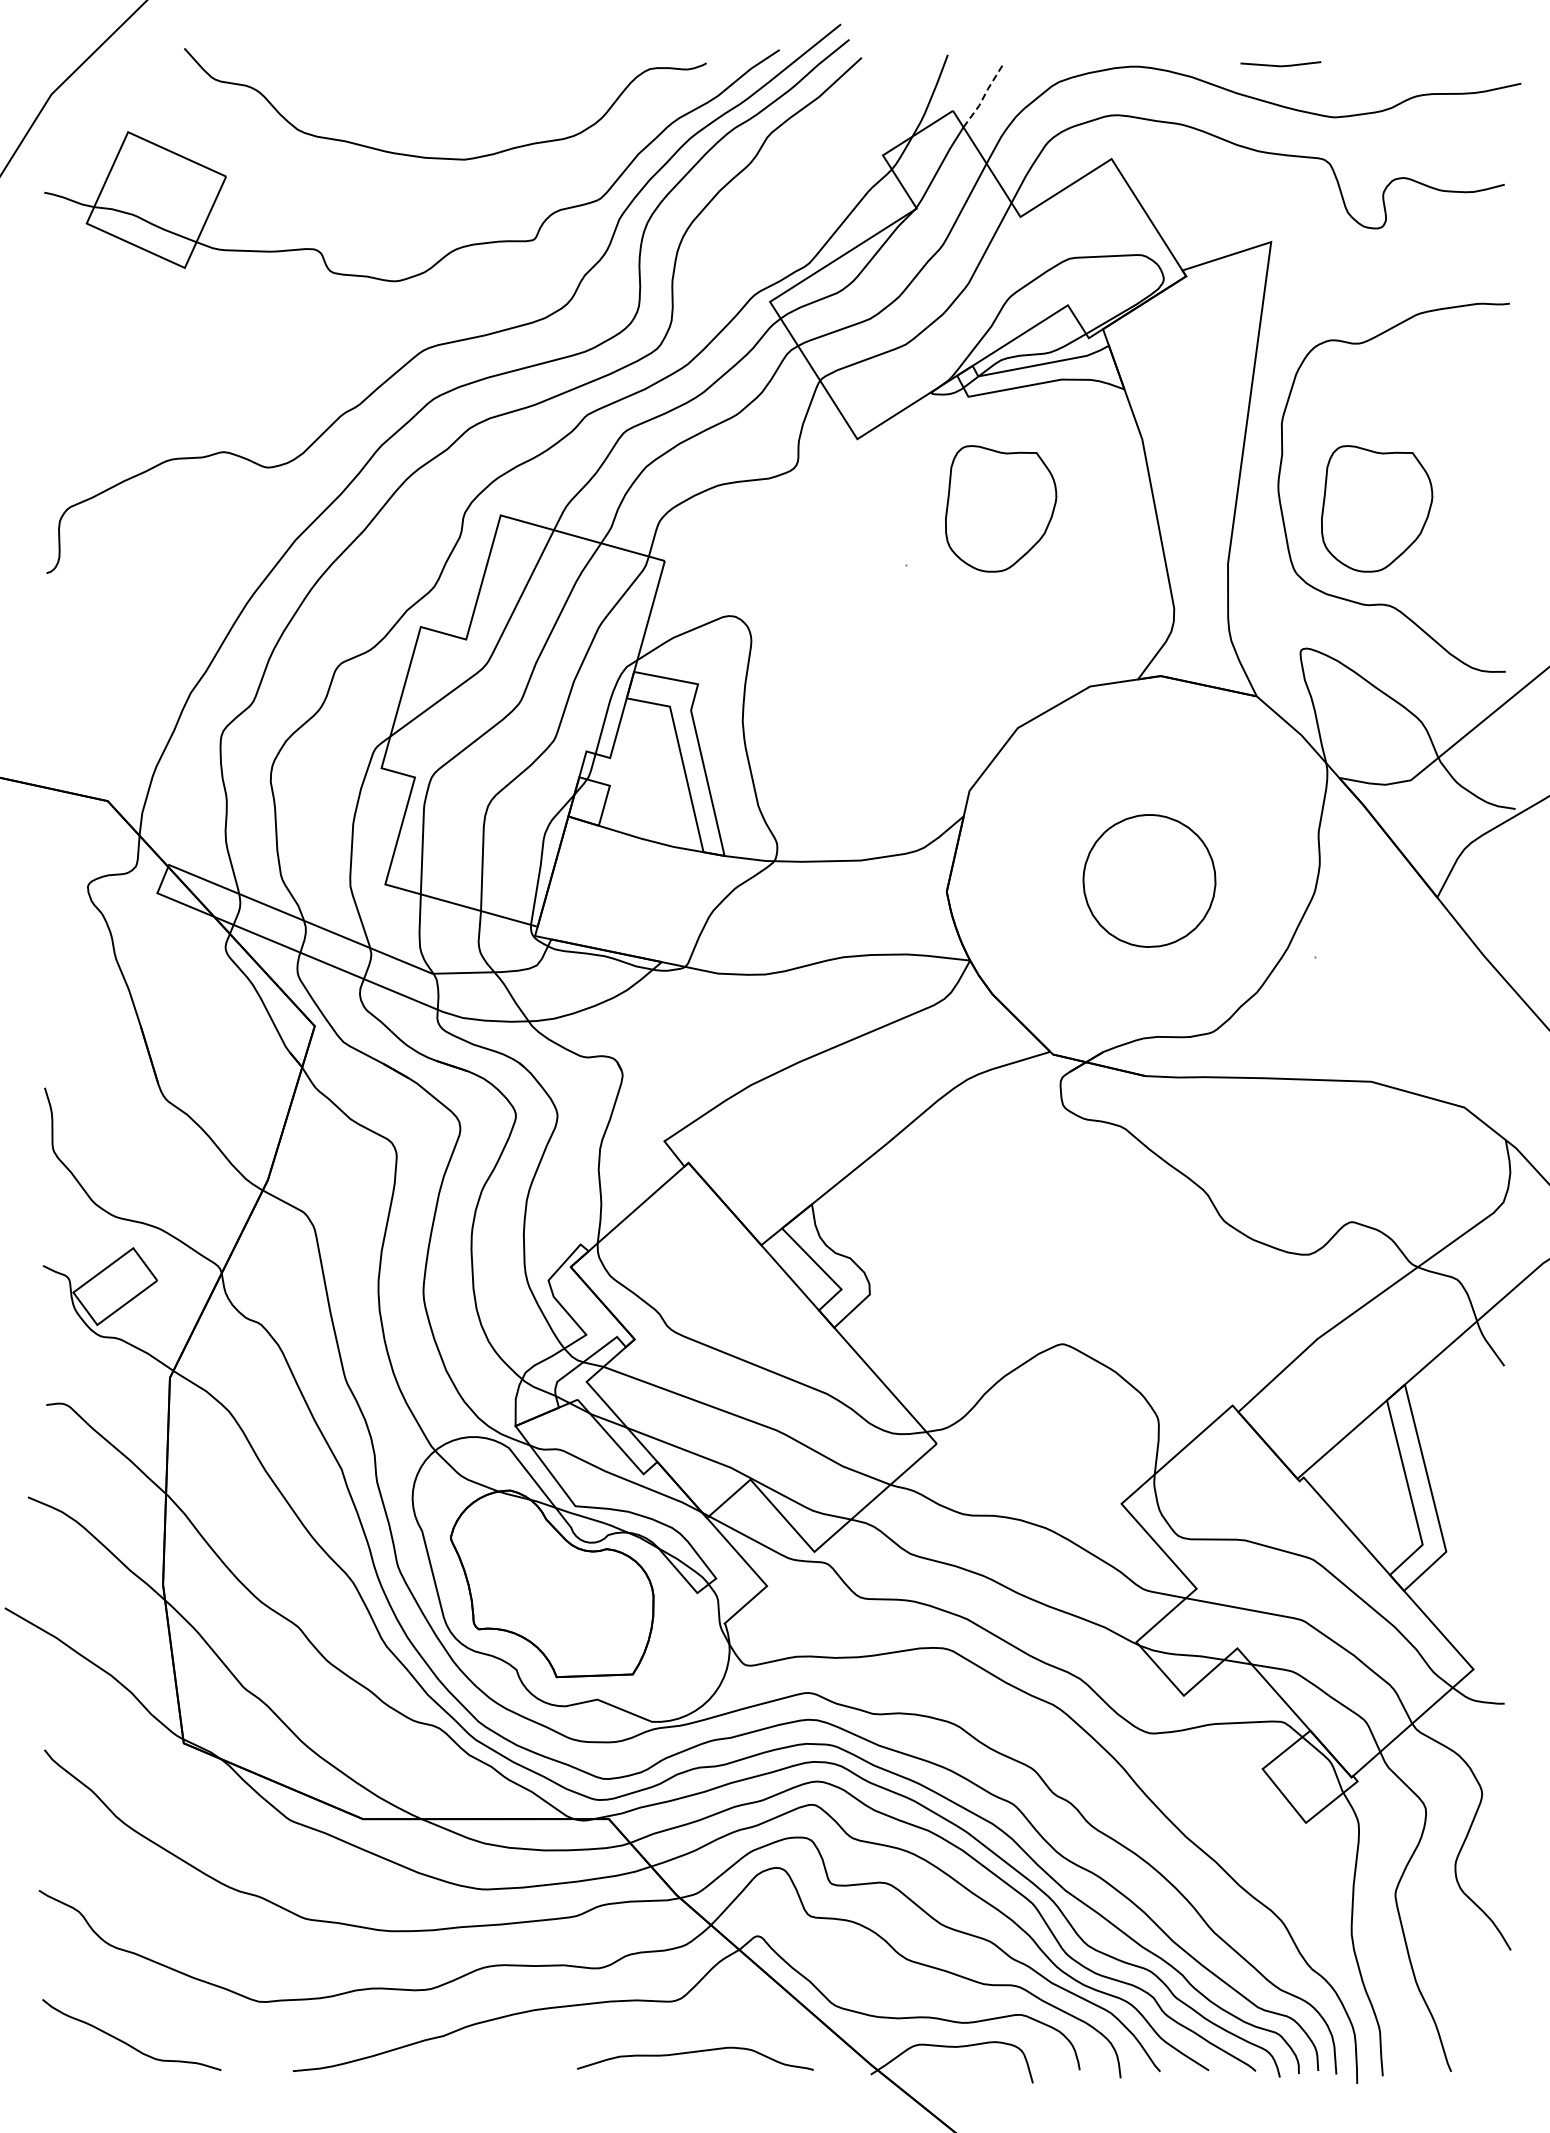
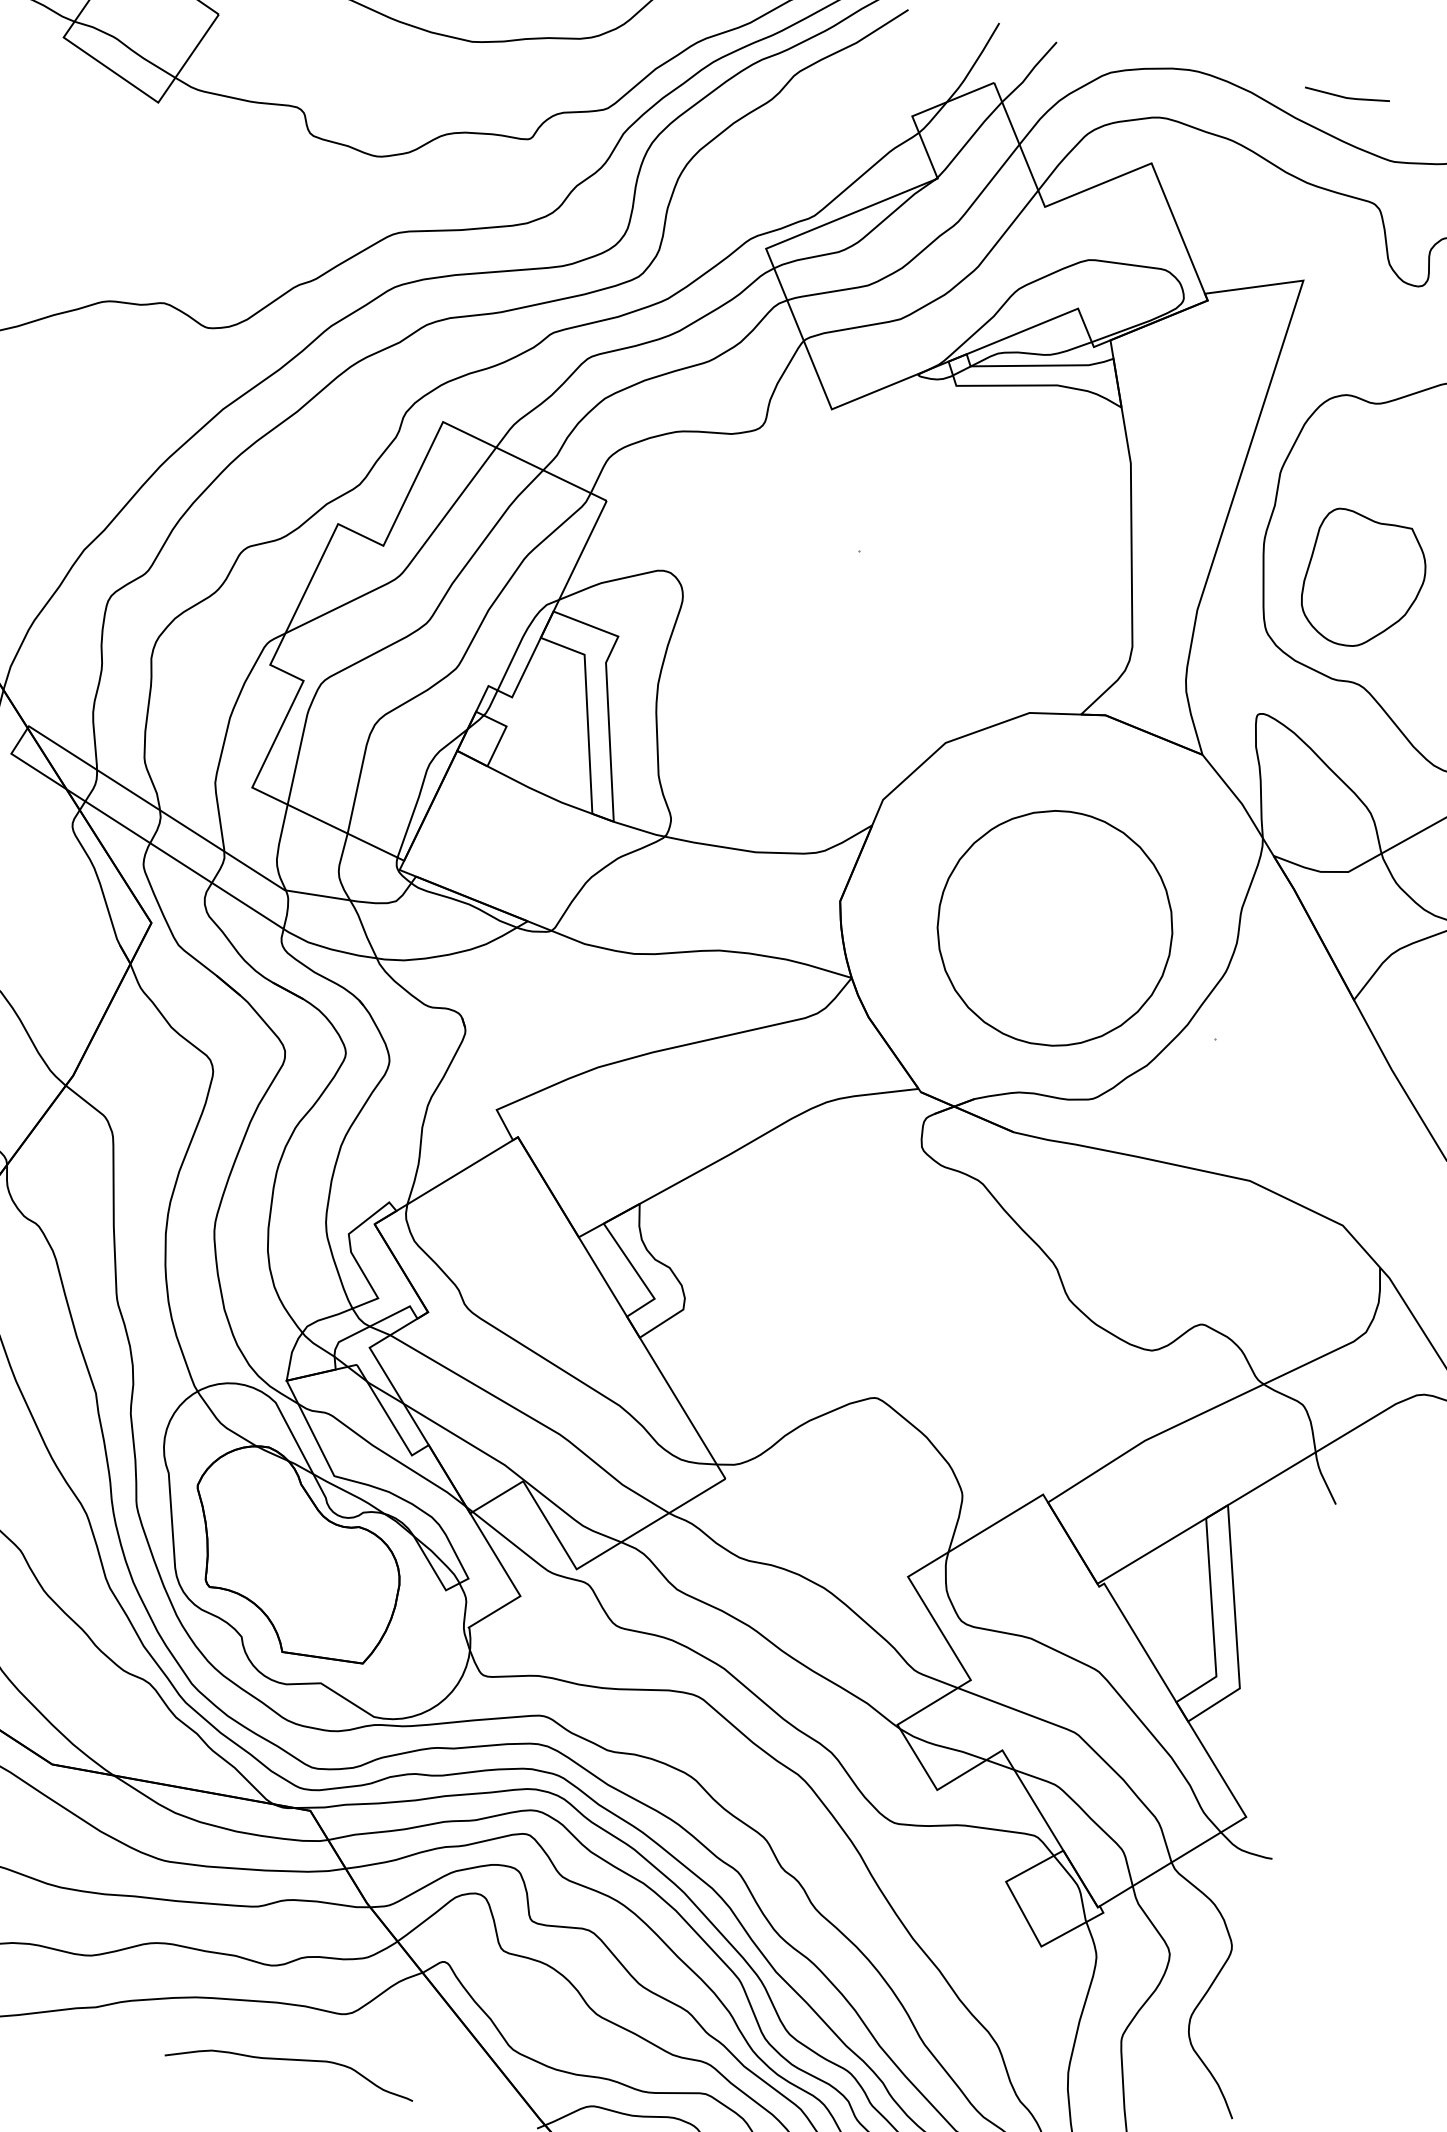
line: (984, 95) -> (1030, 72), dashed -> solid
part: (1001, 508) -> (970, 509), removed
part: (1149, 880) -> (1055, 927), size x1.67
curve: (695, 2052) -> (292, 2060), moved

